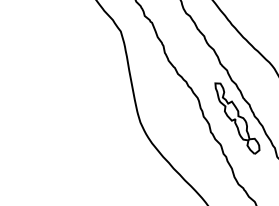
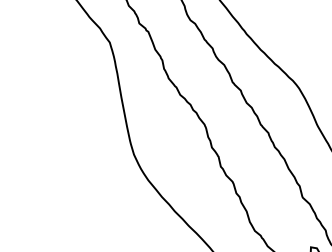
part: (237, 118) -> (253, 149), removed

